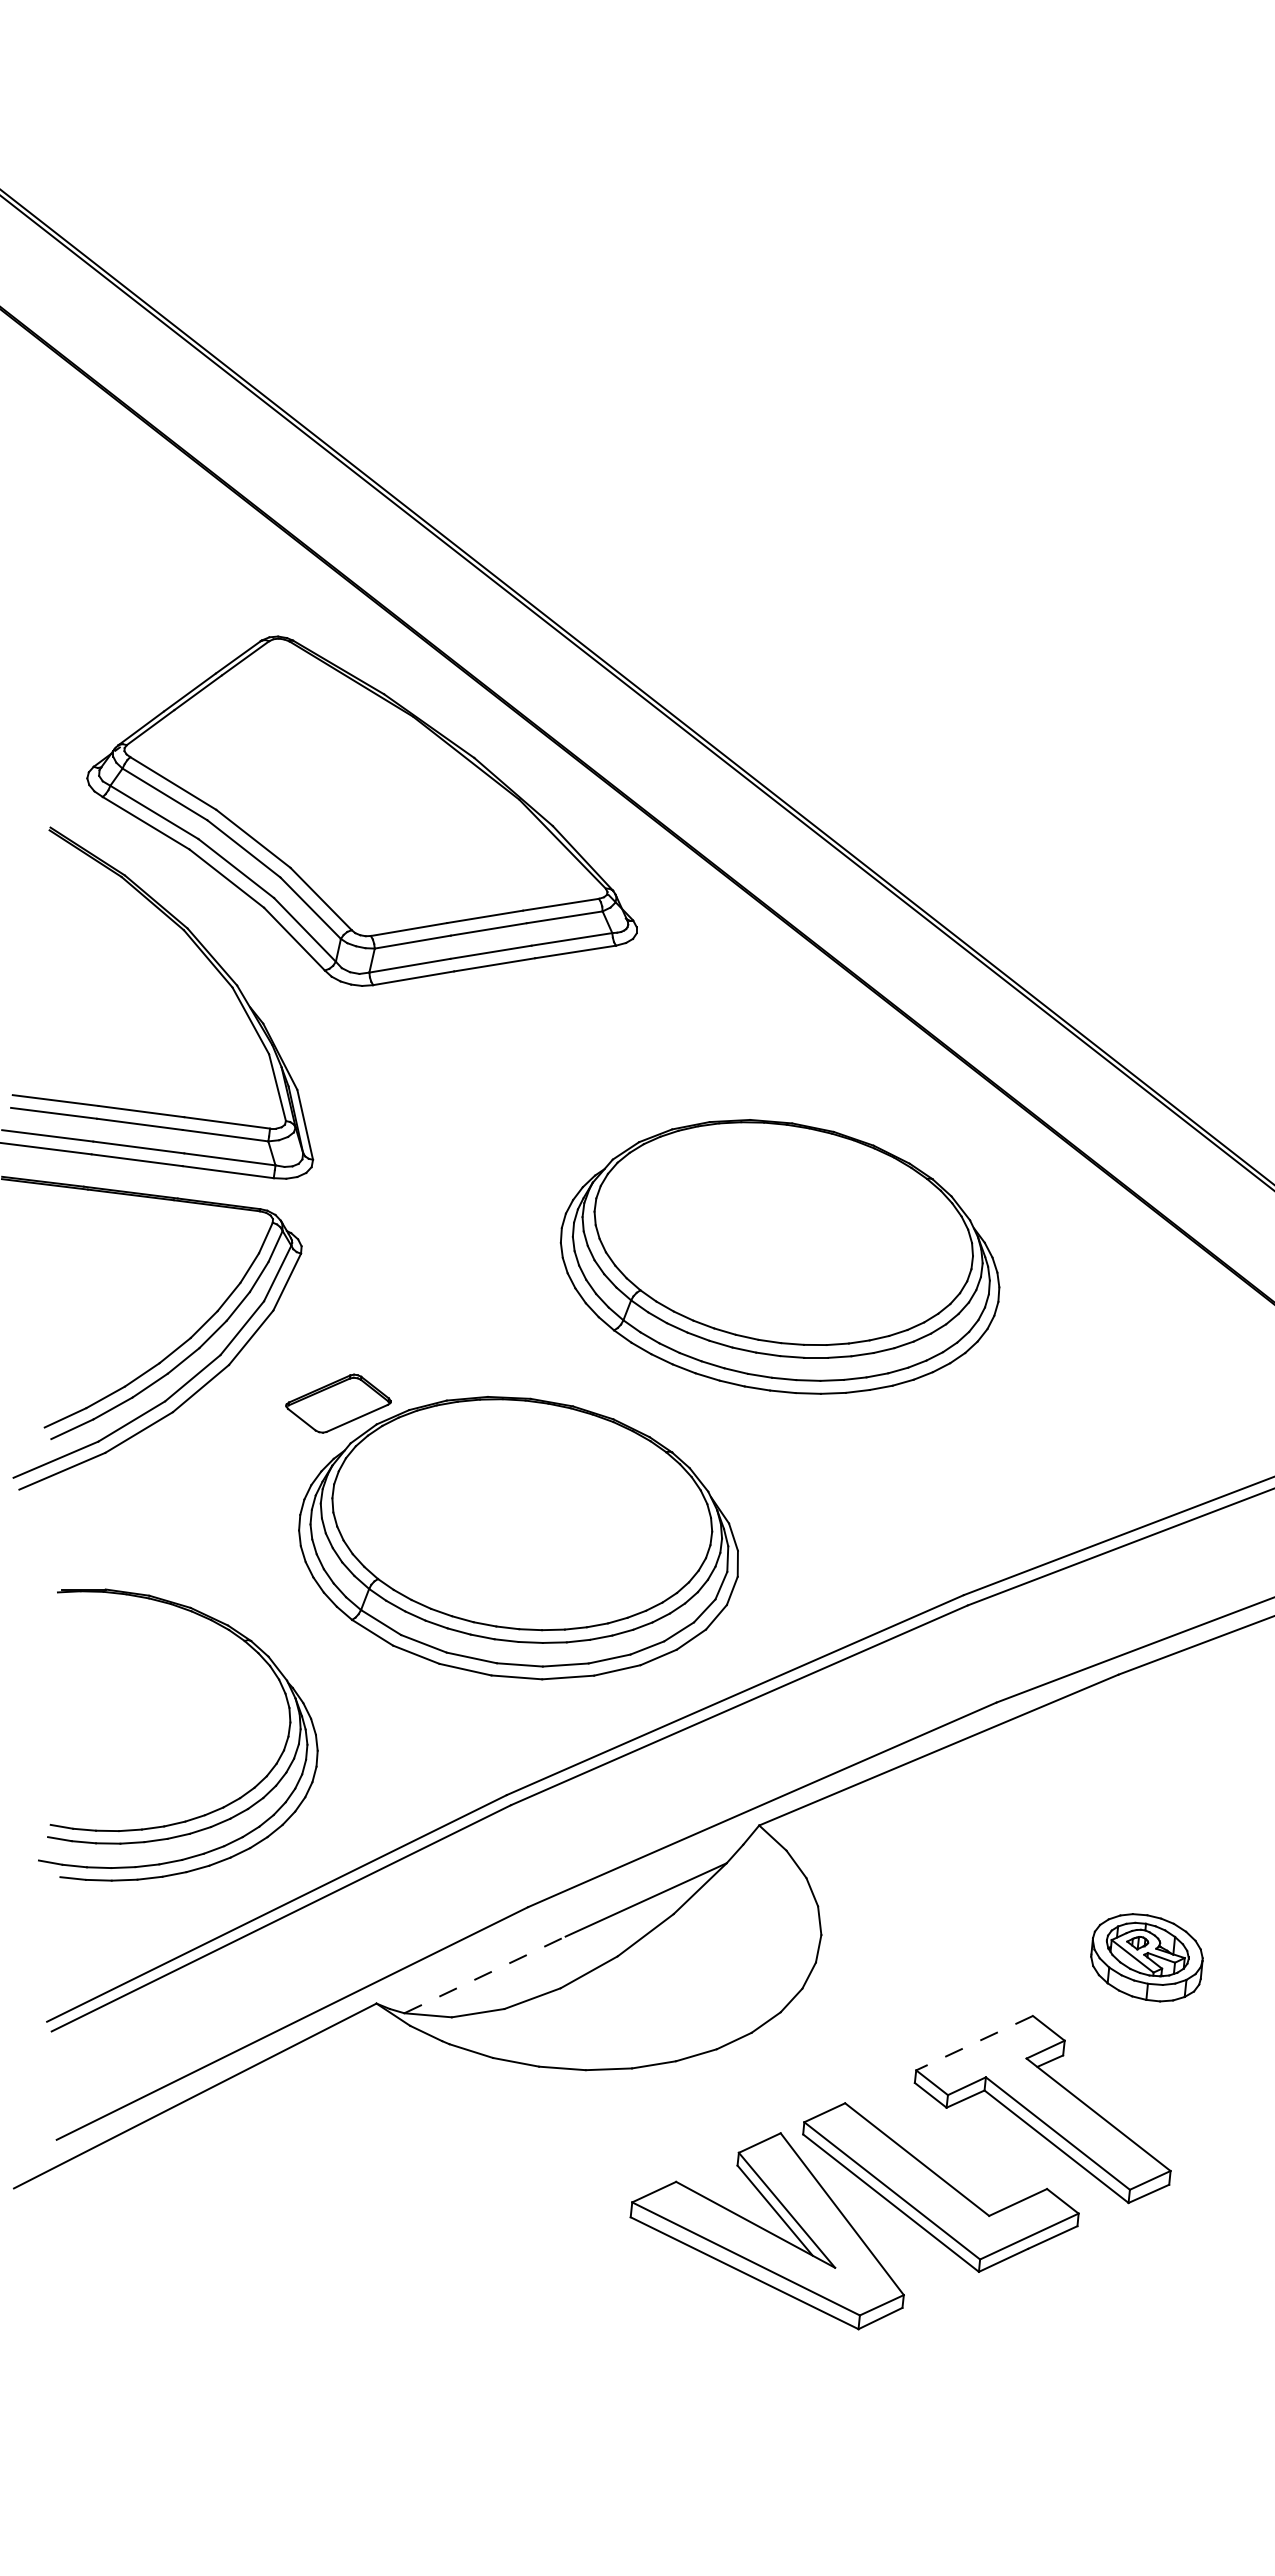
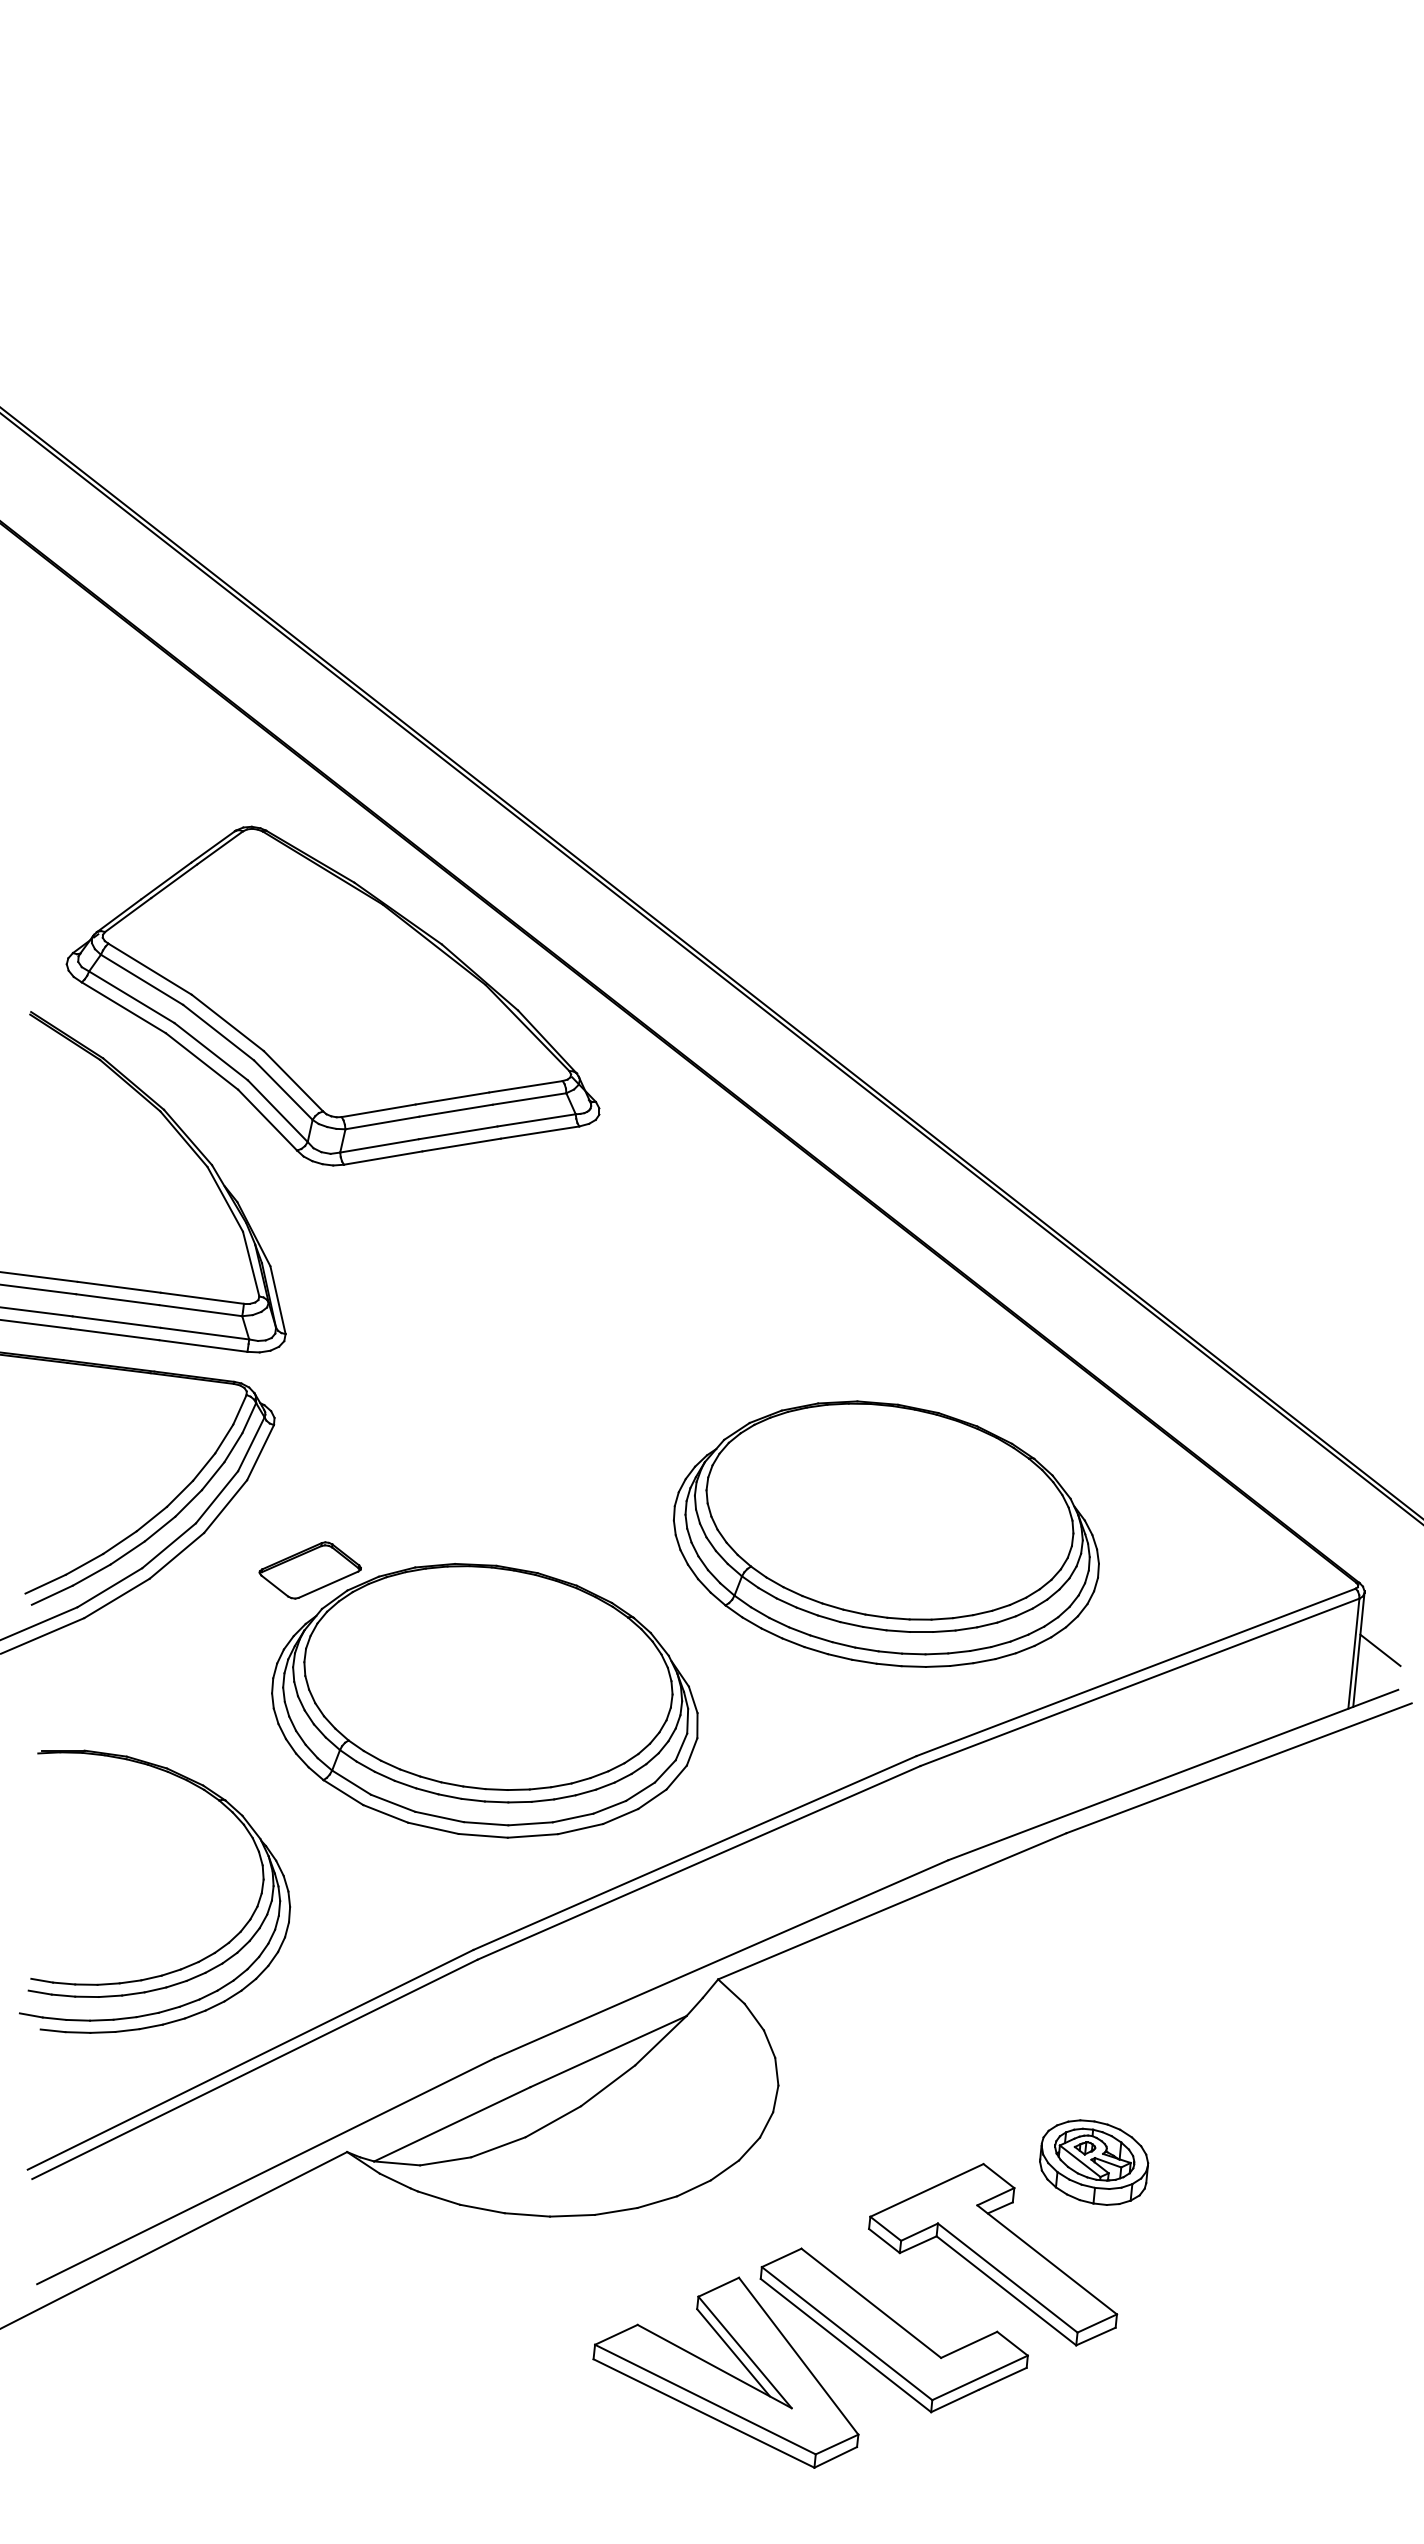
part: (779, 1256) -> (885, 1533), moved
part: (1147, 1957) -> (1094, 2162), moved
line: (485, 1975) -> (452, 2124), dashed -> solid
line: (974, 2043) -> (926, 2190), dashed -> solid

